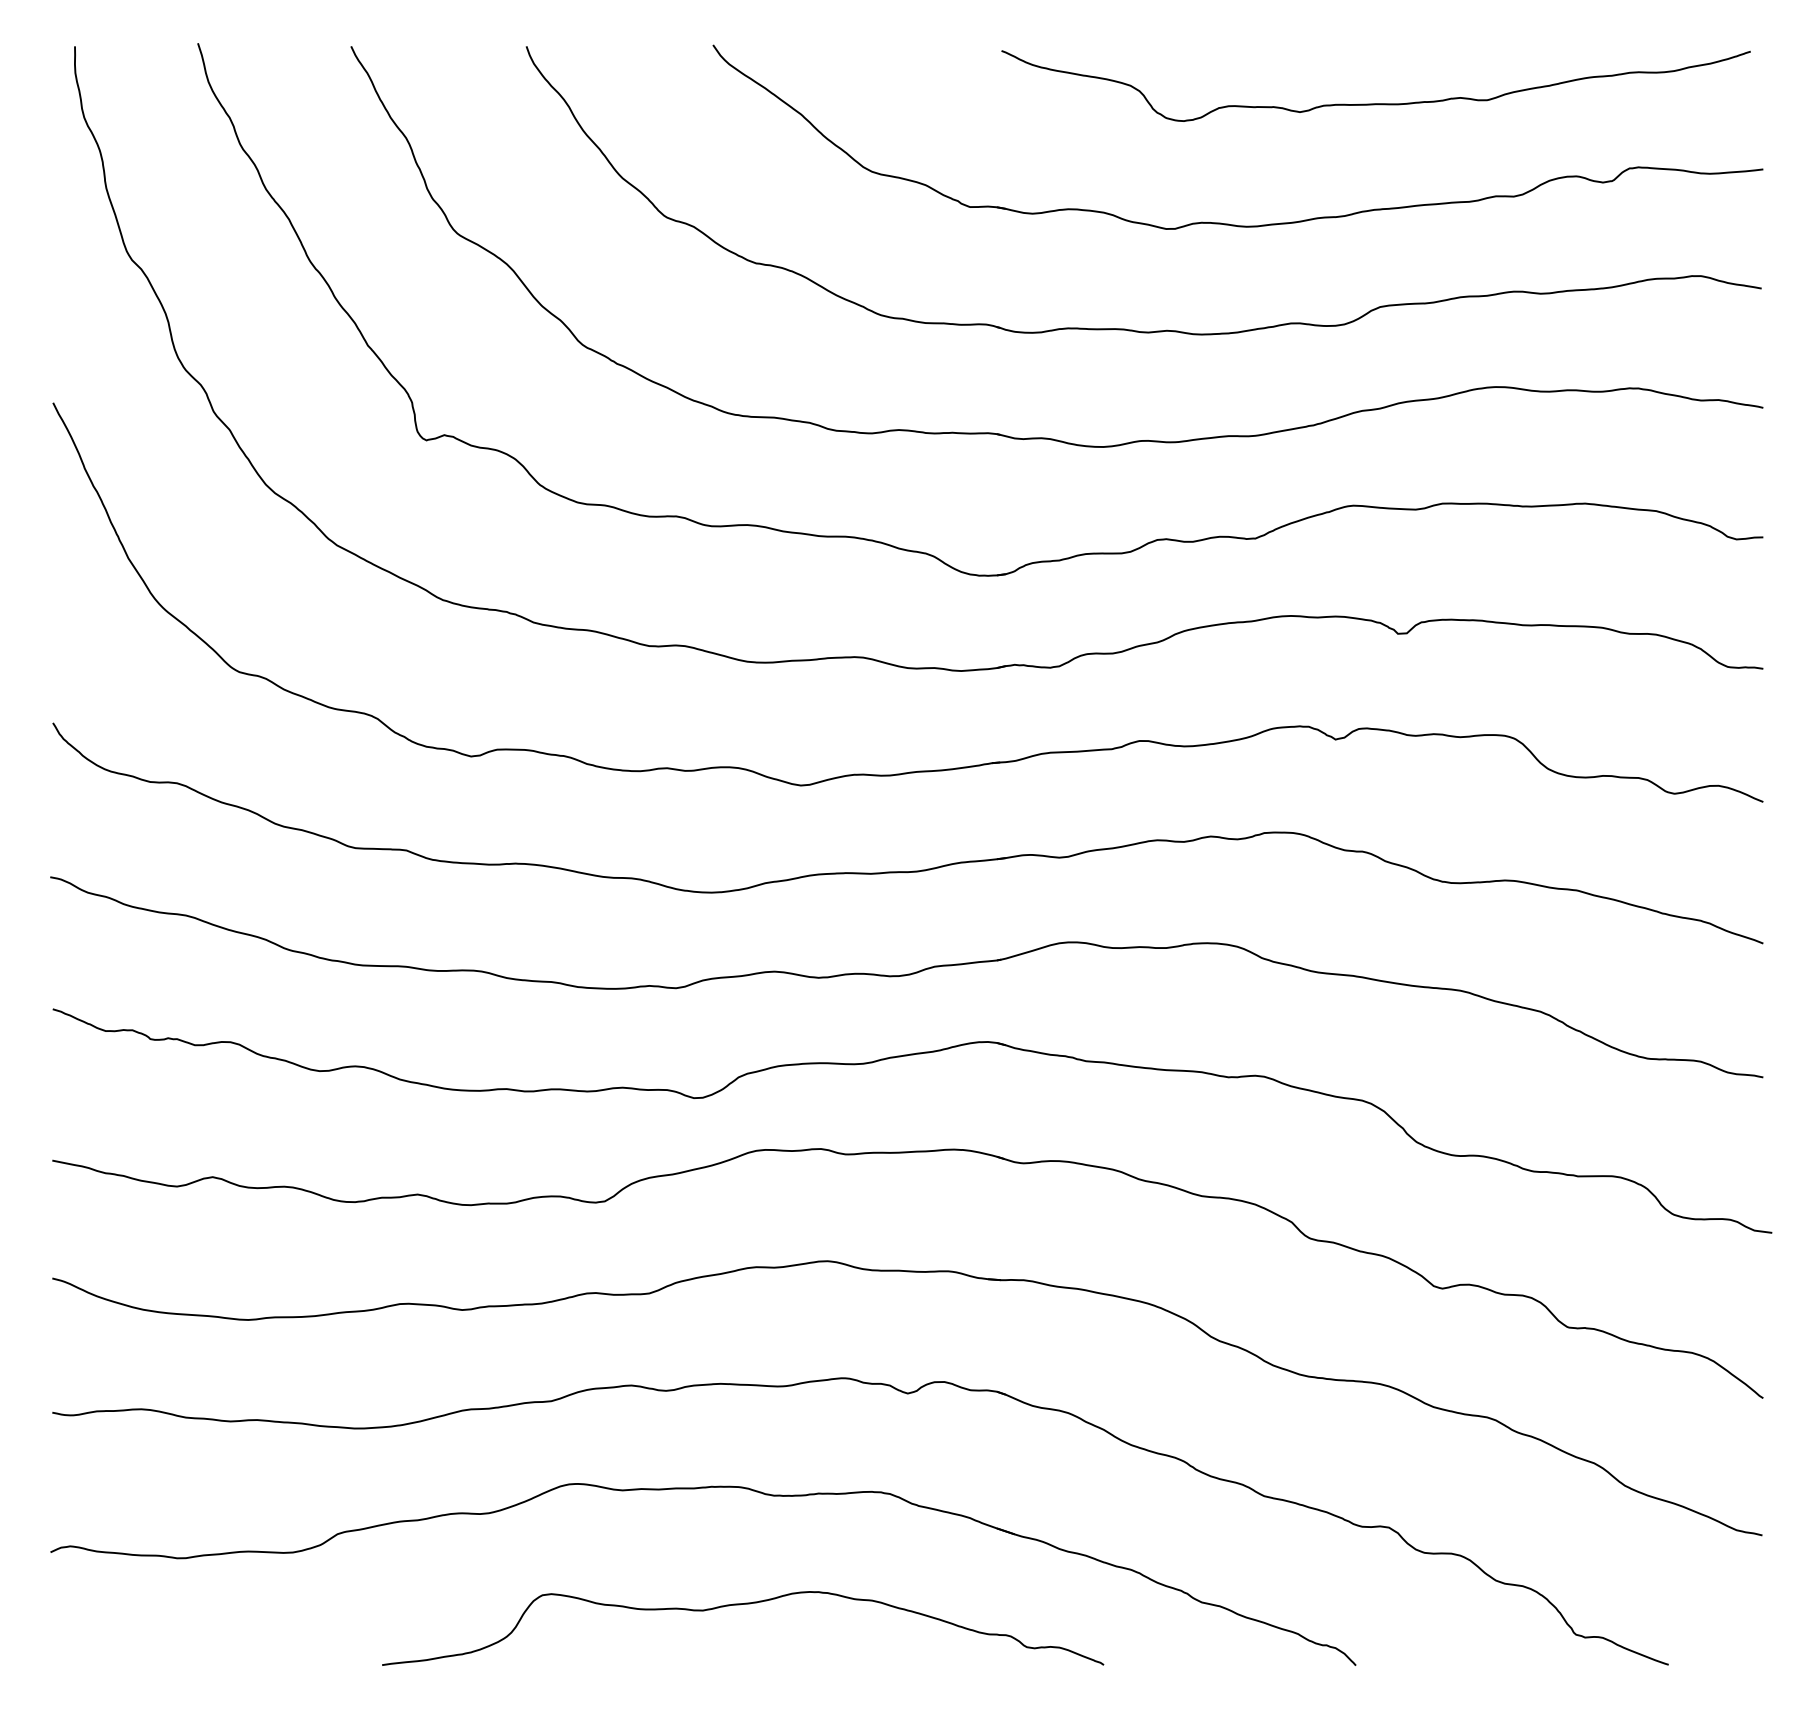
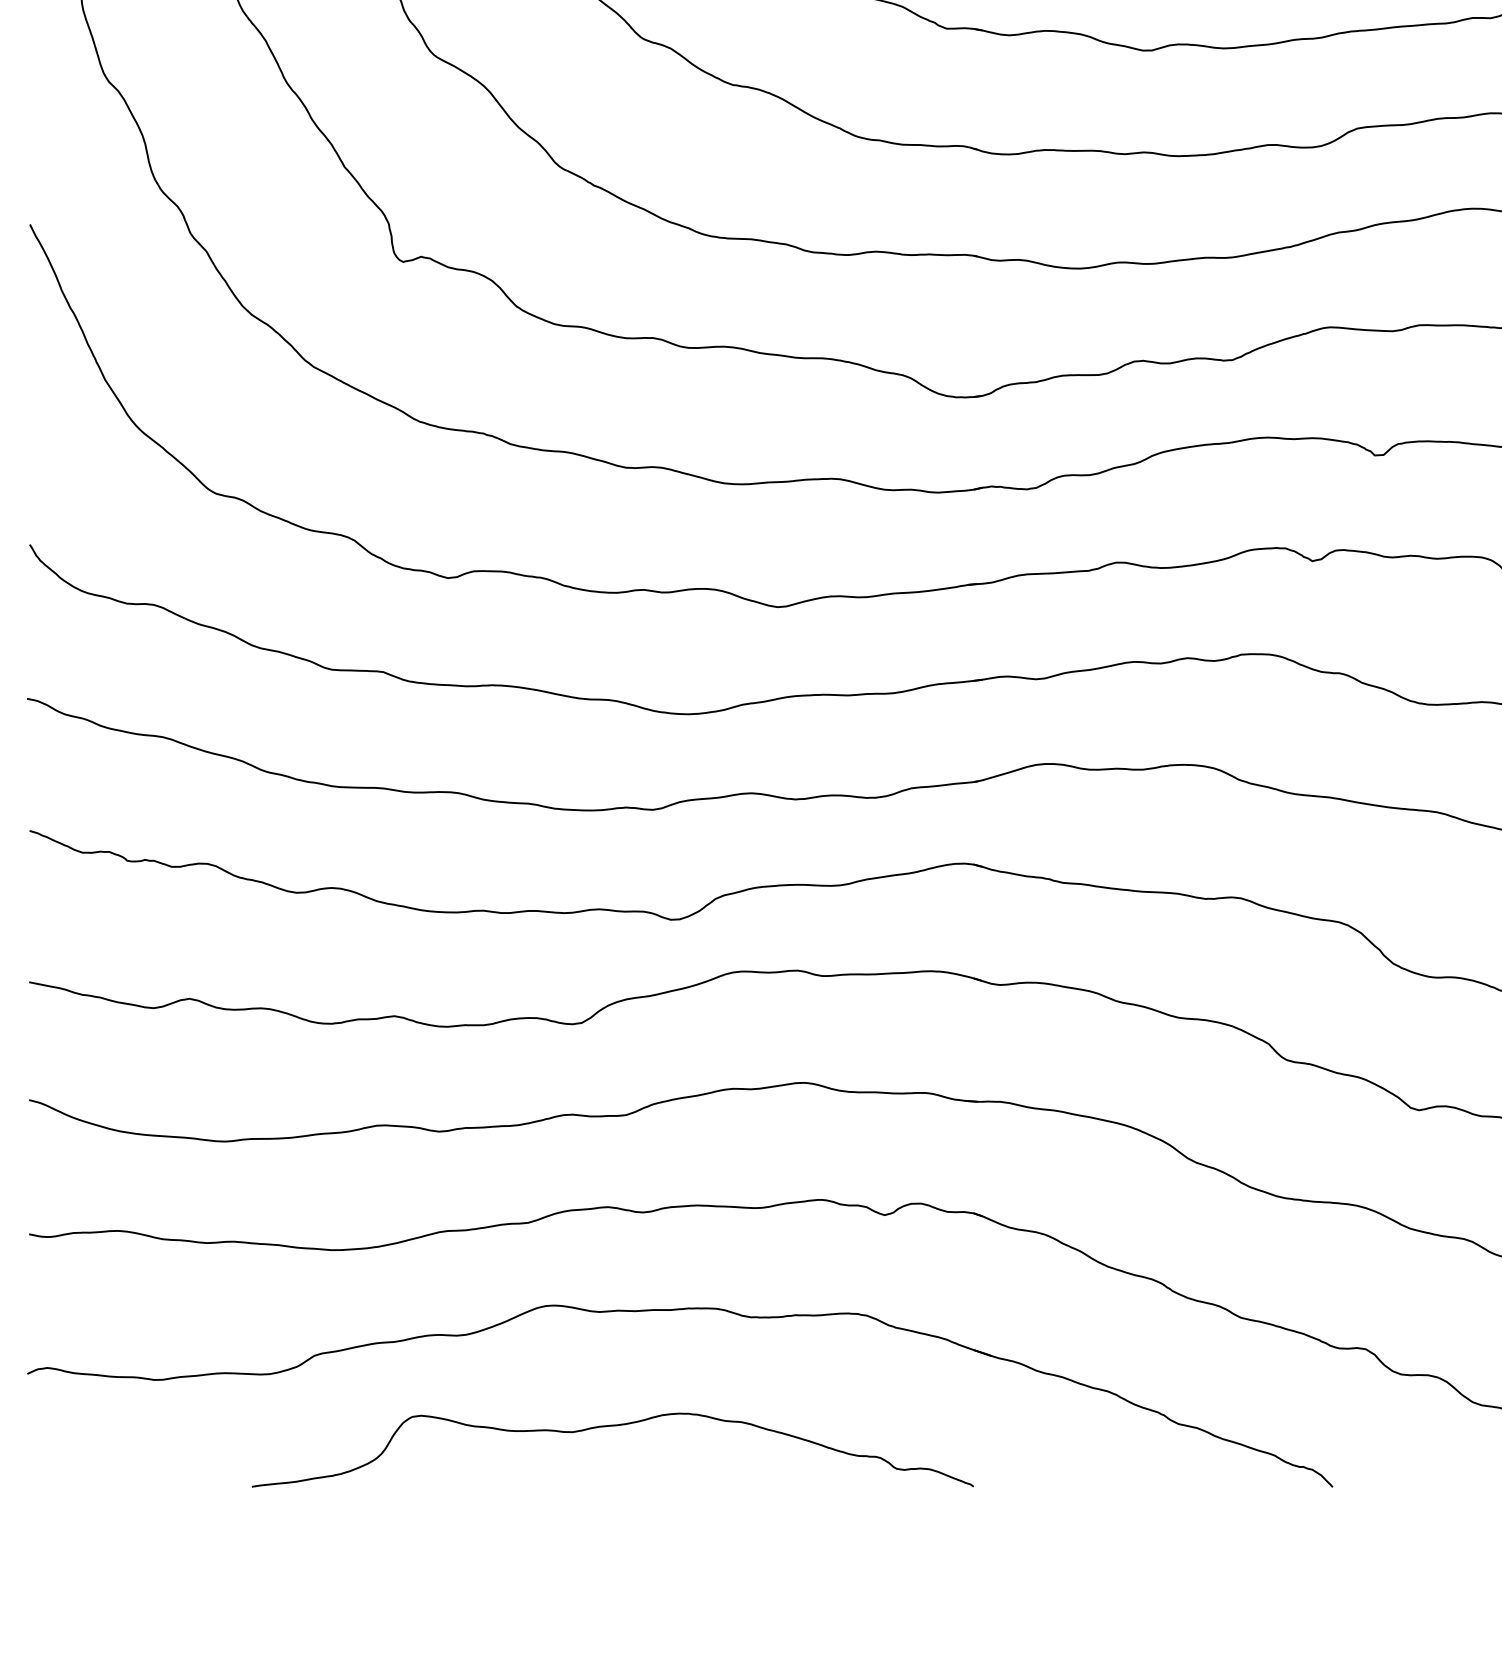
curve: (740, 1605) -> (610, 1427), moved

